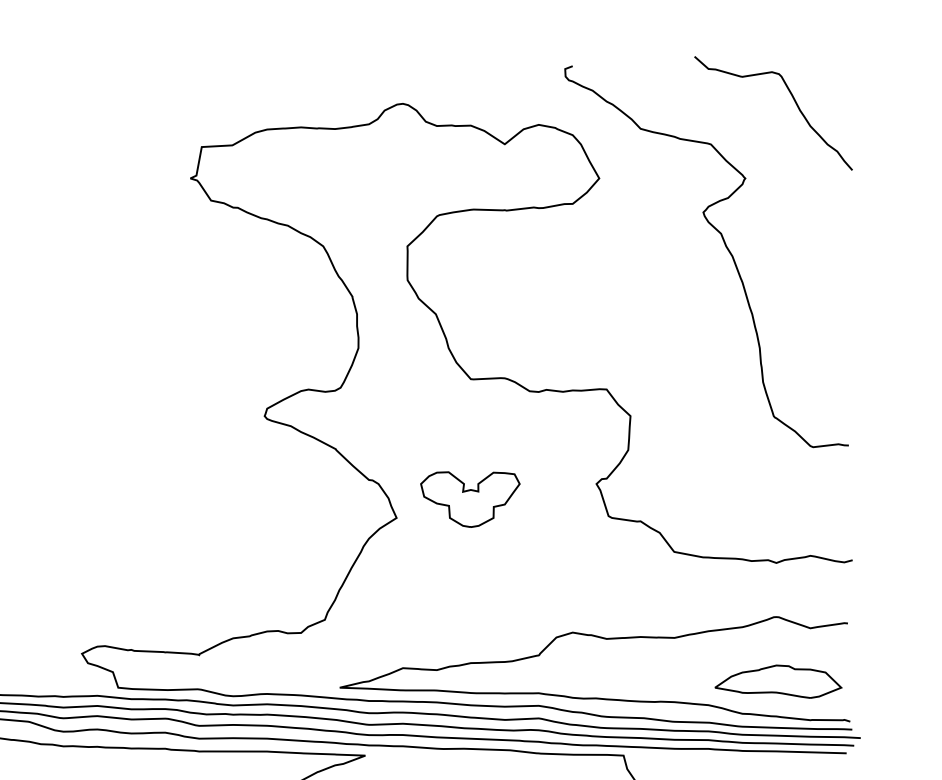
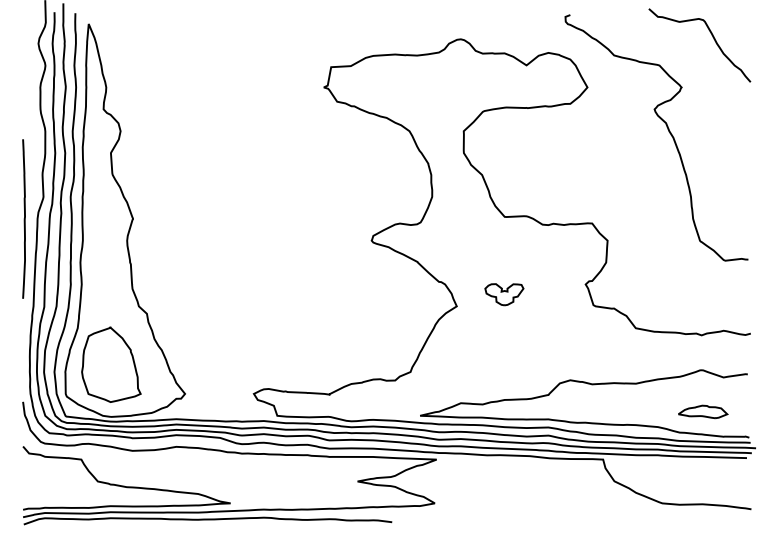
part: (470, 499) -> (504, 294), size x0.6
part: (777, 681) -> (702, 411), size x0.6

